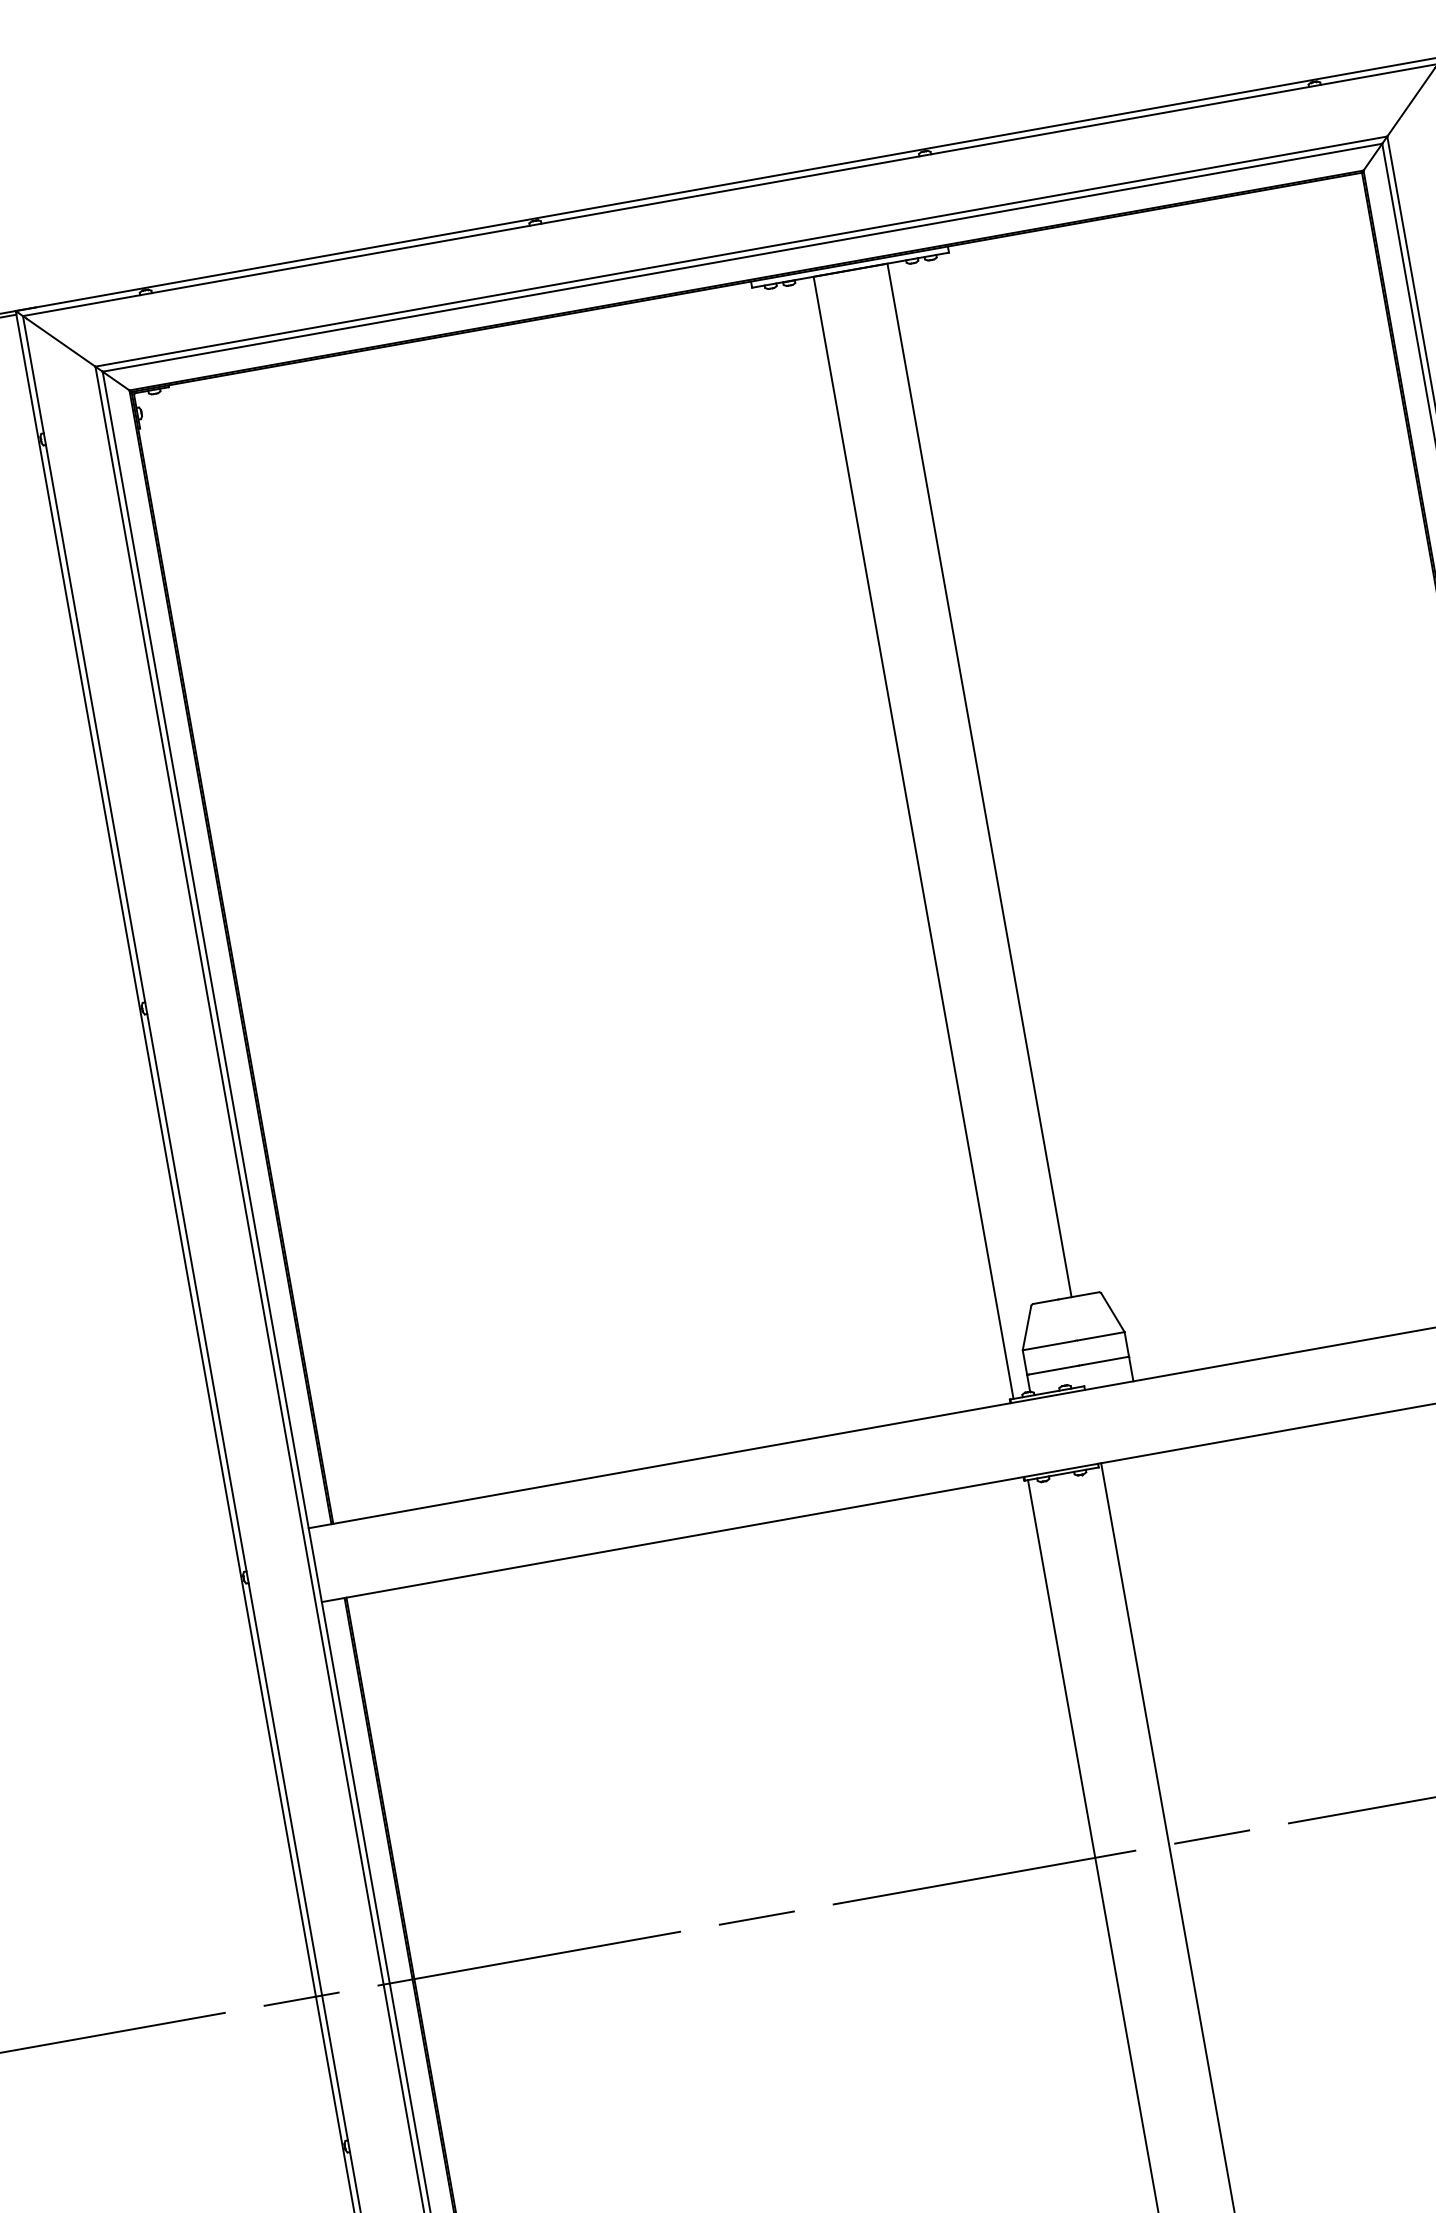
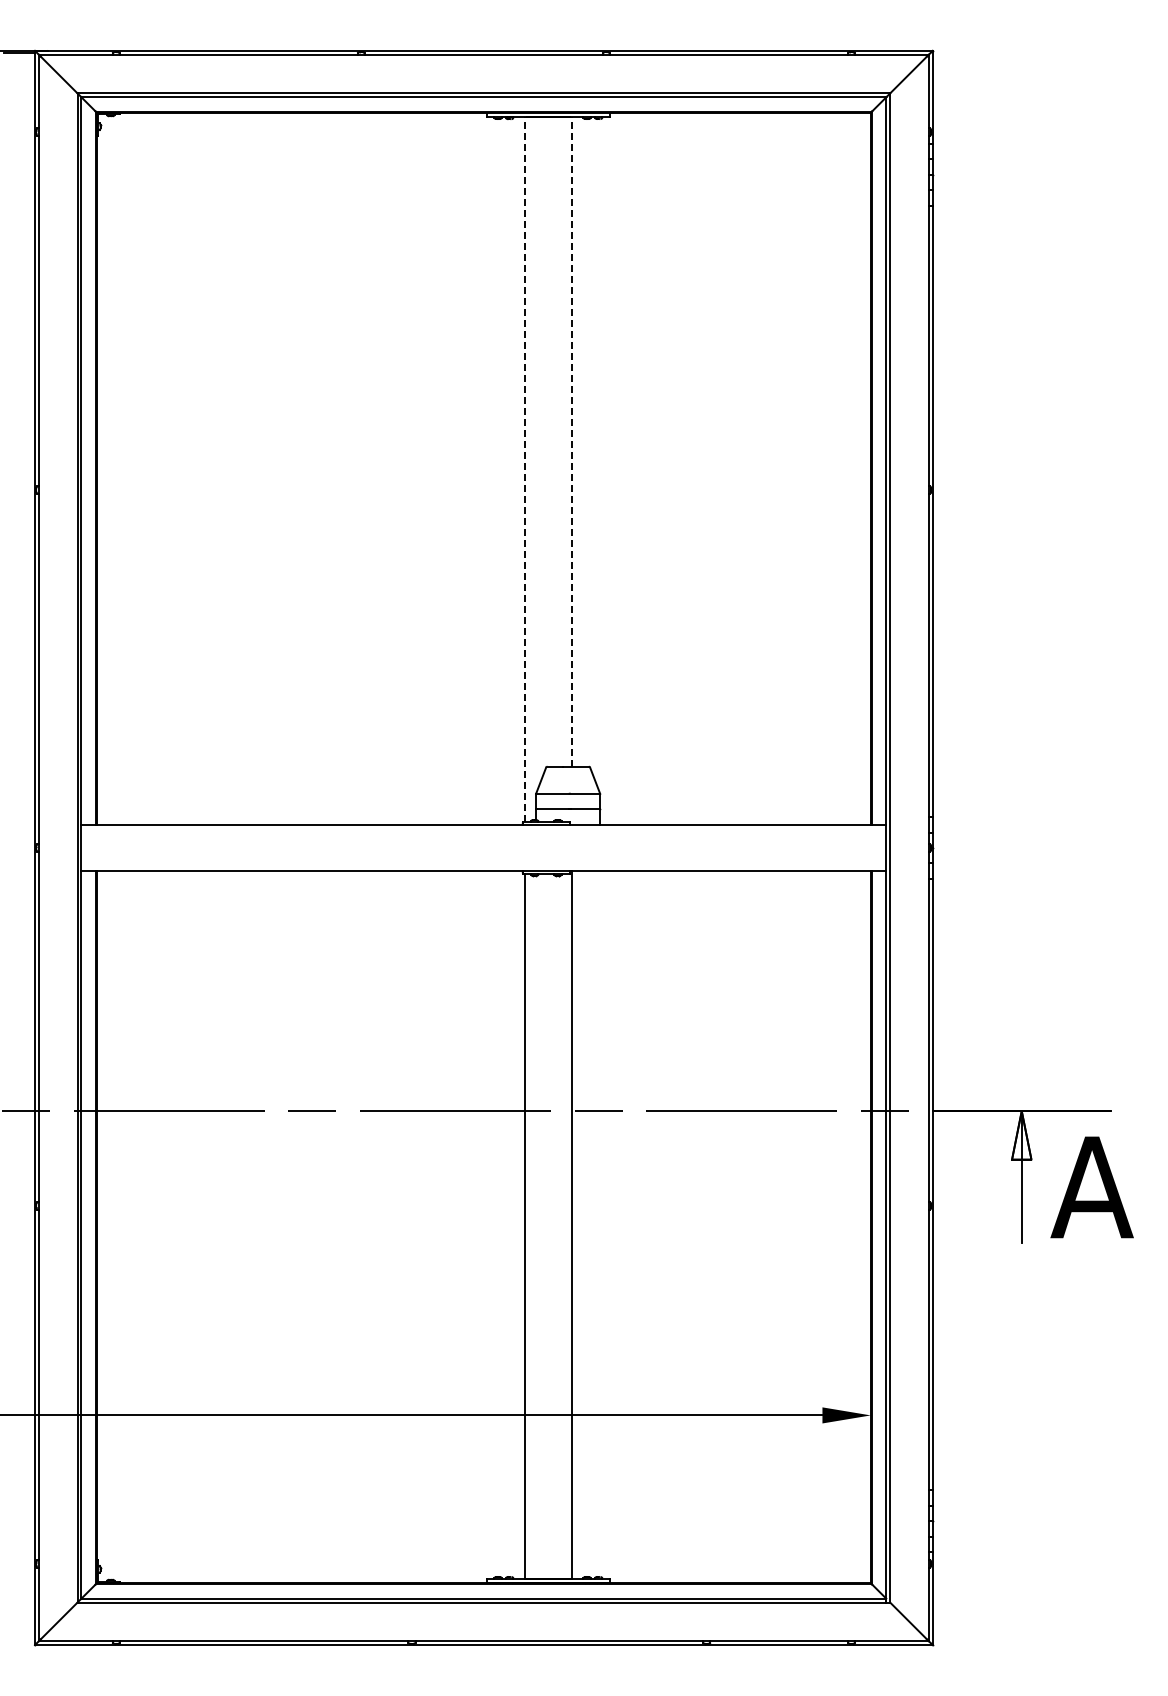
line: (979, 780) -> (571, 441), solid -> dashed
line: (914, 837) -> (525, 469), solid -> dashed

